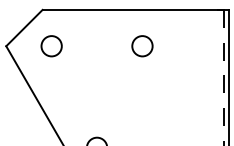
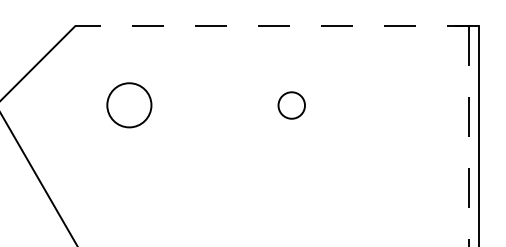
line: (135, 9) -> (276, 25), solid -> dashed
circle: (51, 46) -> (129, 105), moved
circle: (142, 46) -> (291, 105), size x0.6

